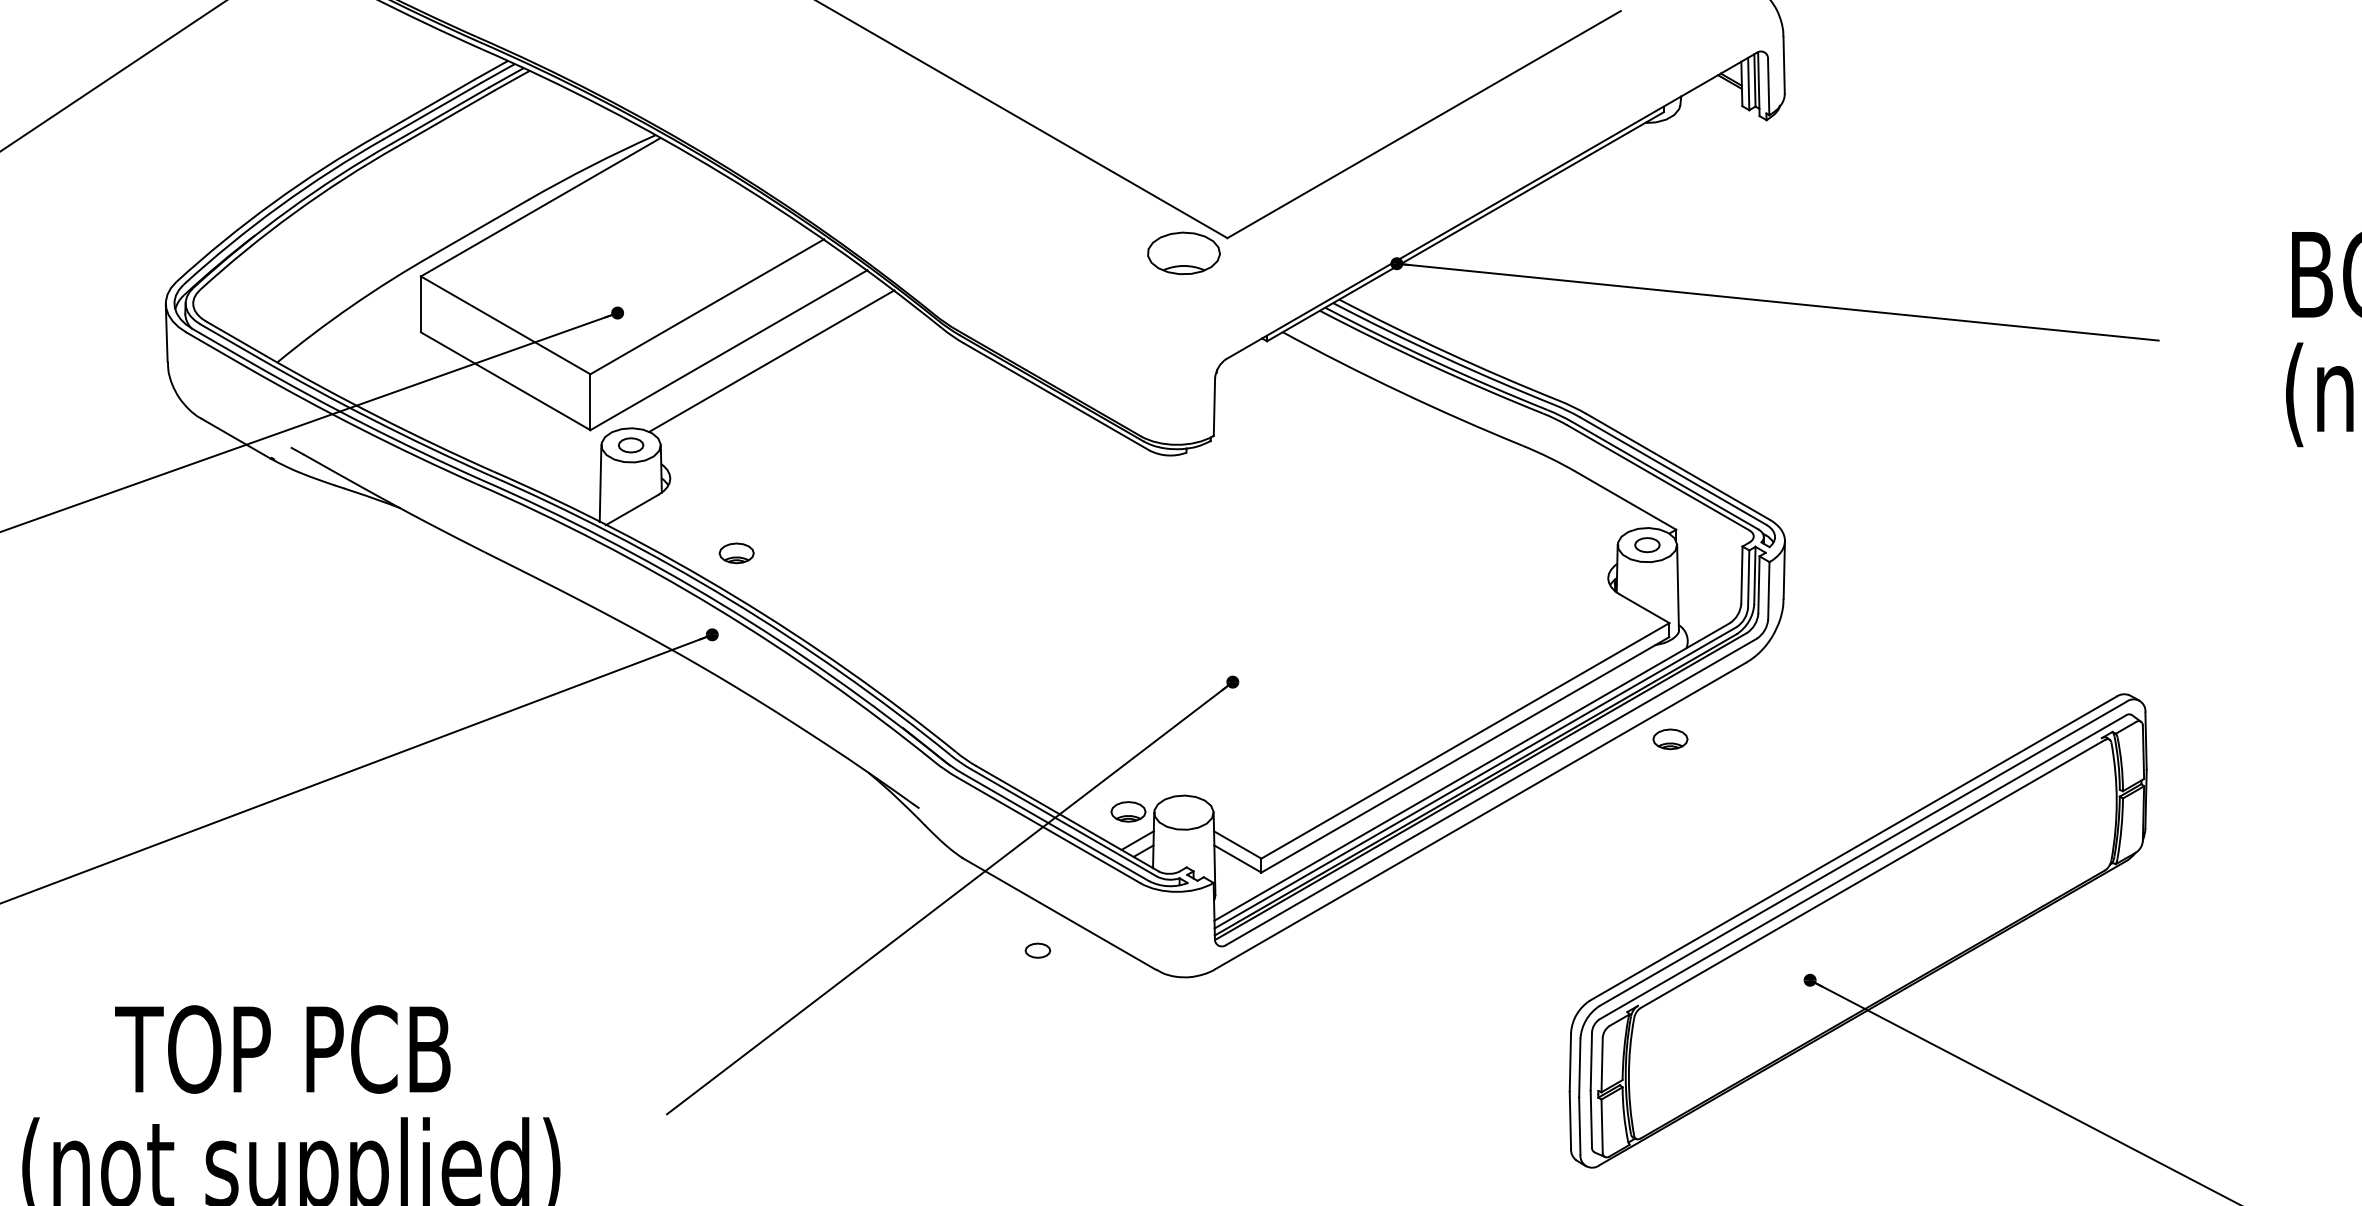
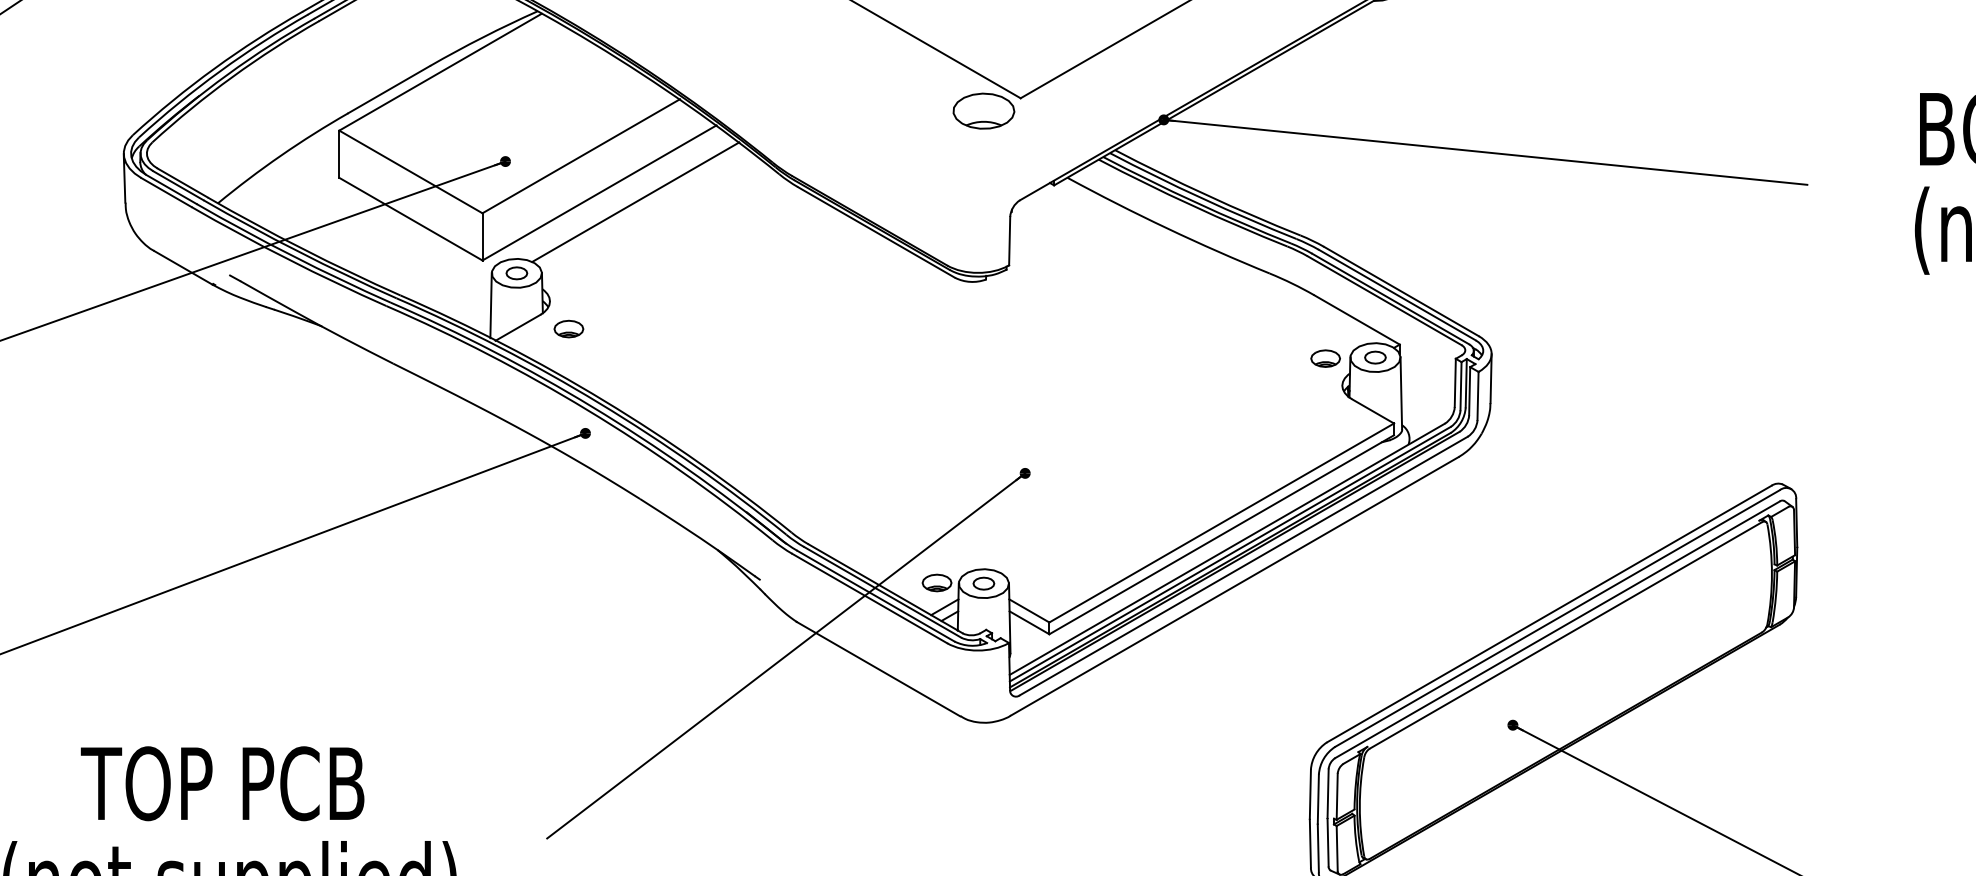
part: (736, 553) -> (568, 329), moved
part: (1670, 739) -> (1325, 358), moved
part: (1037, 950) -> (983, 583), moved

